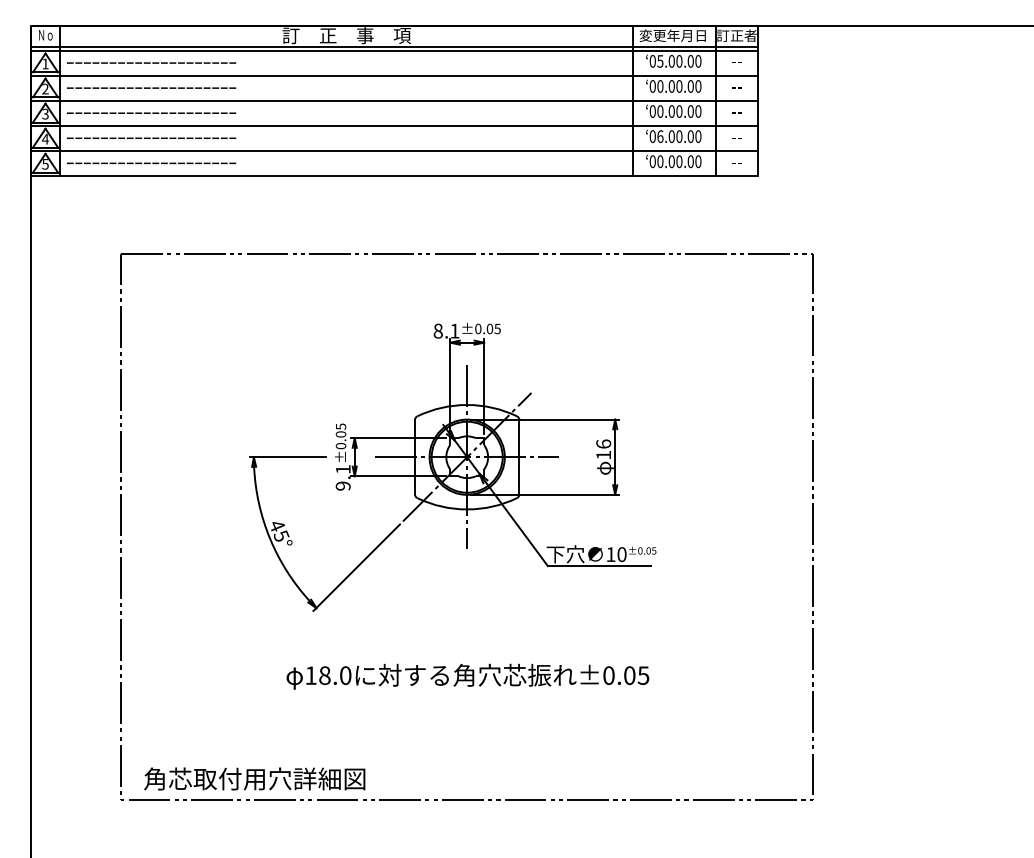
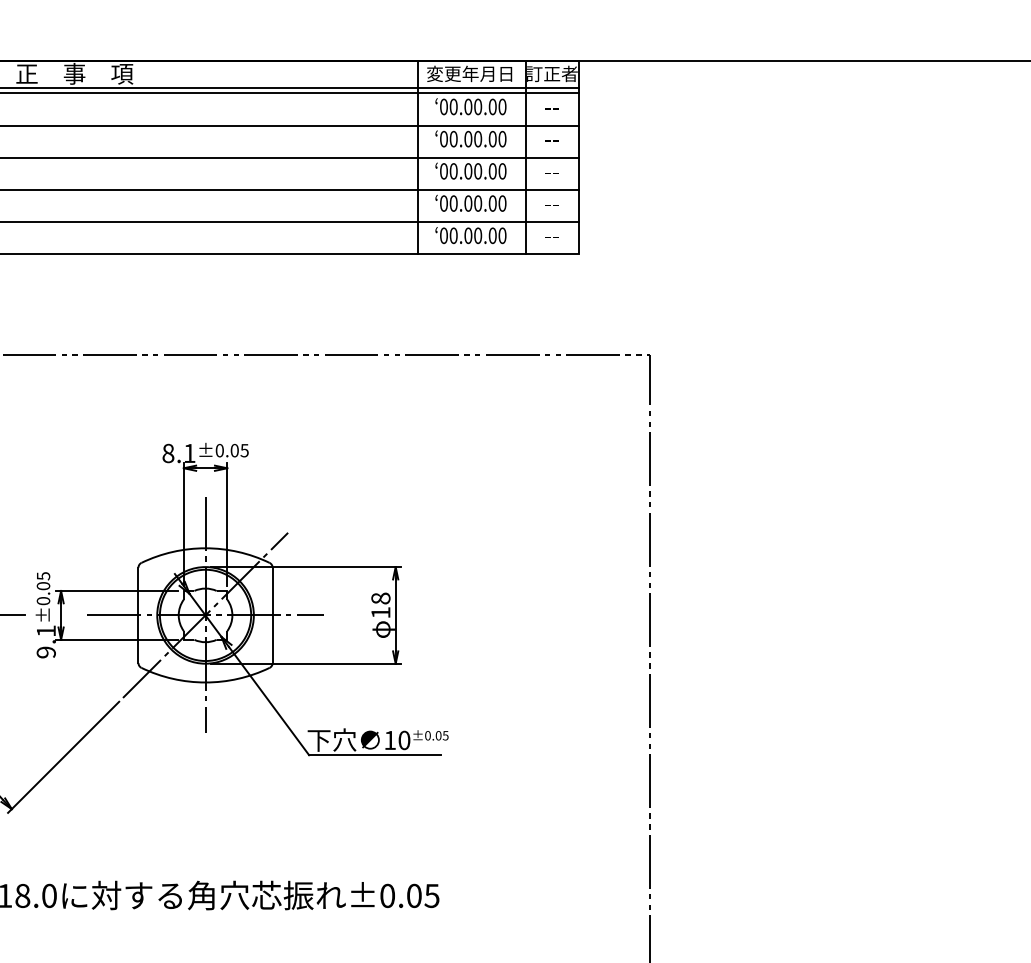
text: (660, 61) -> (453, 107), 05.00.00 -> 00.00.00
text: (660, 136) -> (453, 203), 06.00.00 -> 00.00.00
text: (603, 443) -> (380, 597), 16 -> 18

